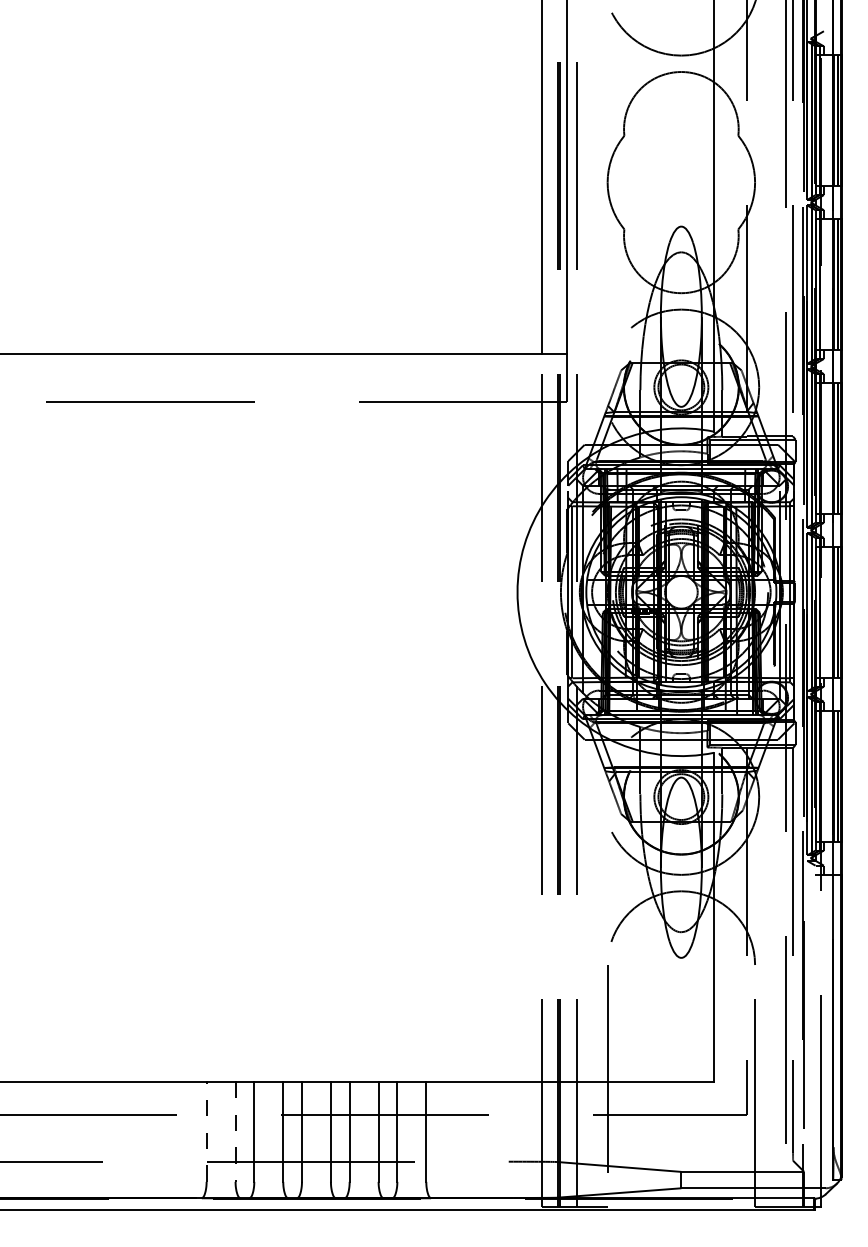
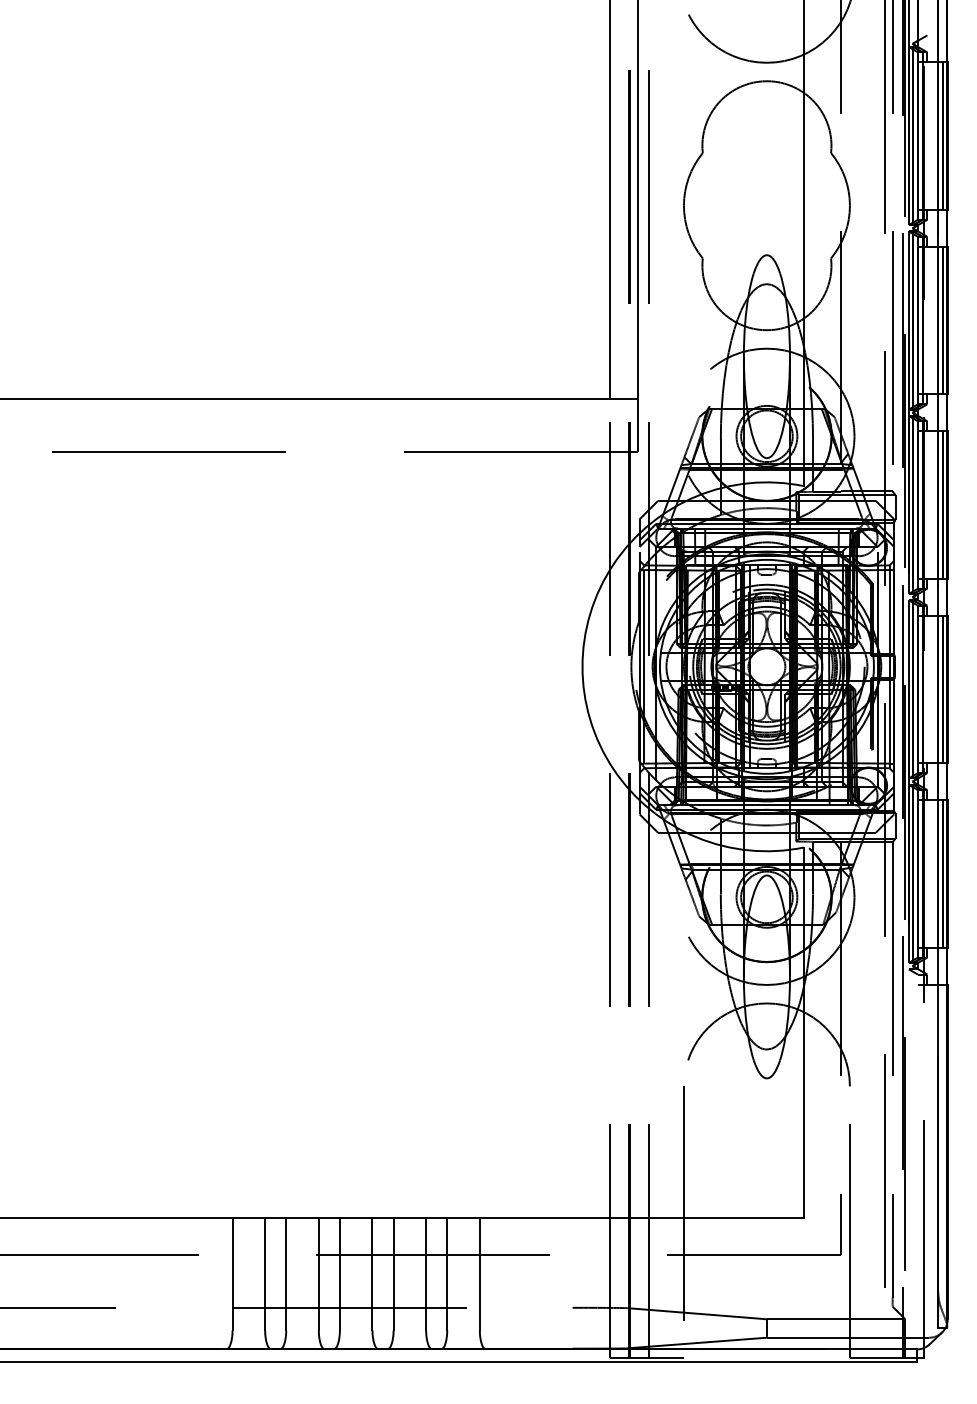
line: (206, 1131) -> (232, 1273), dashed -> solid
line: (235, 1132) -> (265, 1274), dashed -> solid

